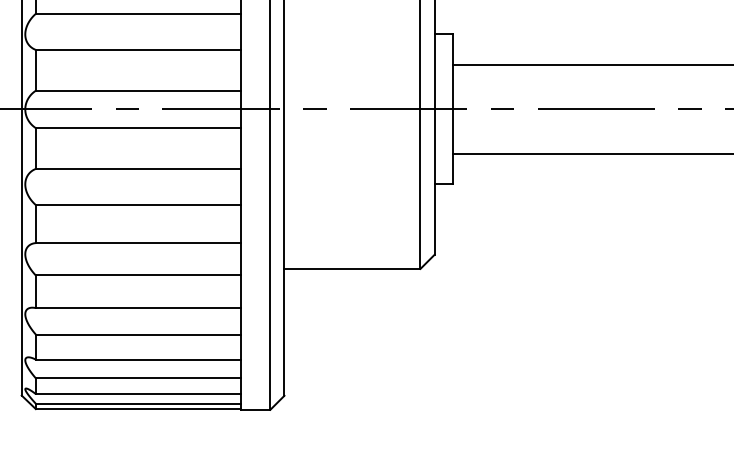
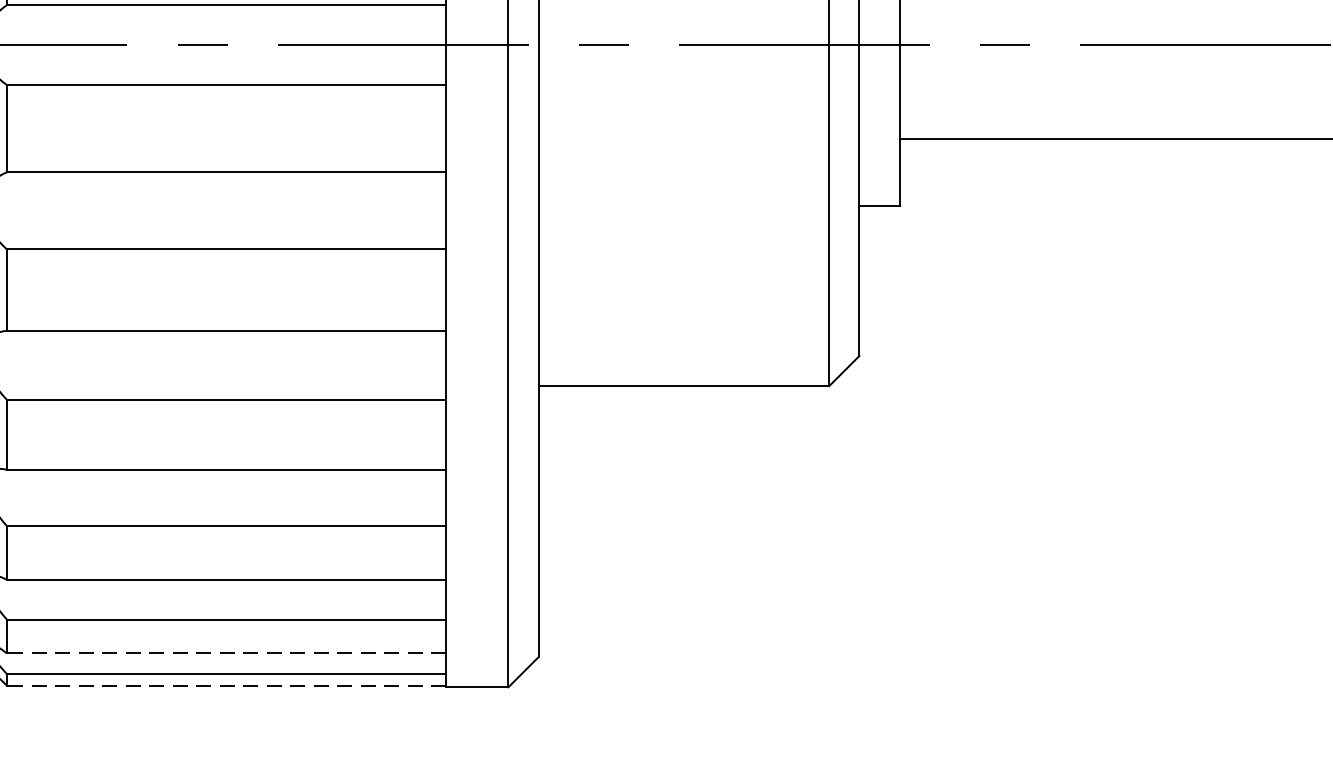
line: (138, 394) -> (226, 654), solid -> dashed
line: (138, 409) -> (226, 686), solid -> dashed

